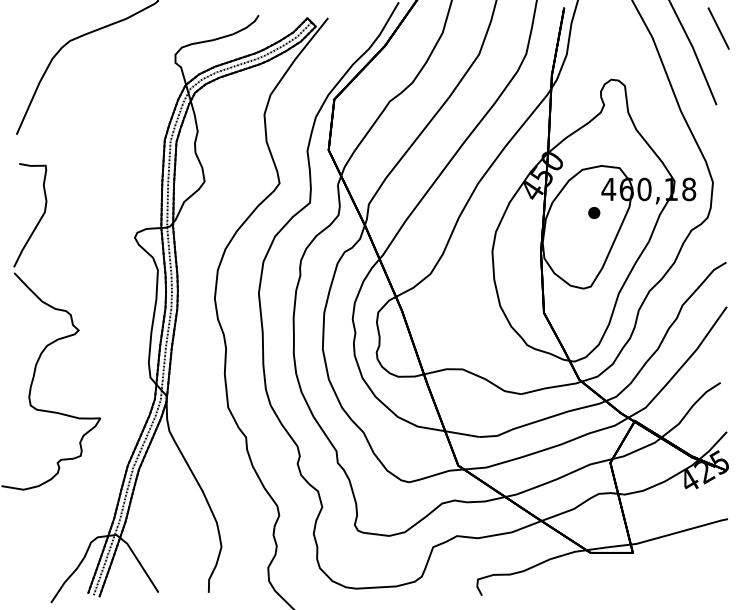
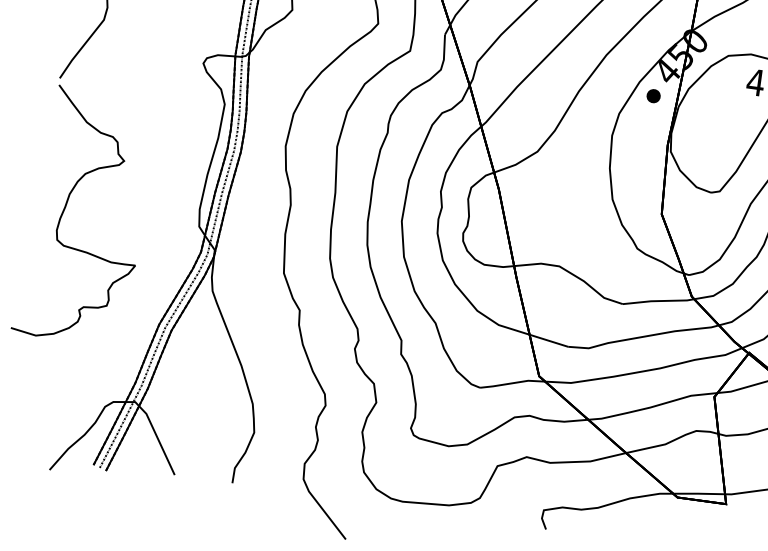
part: (594, 212) -> (654, 95), moved

